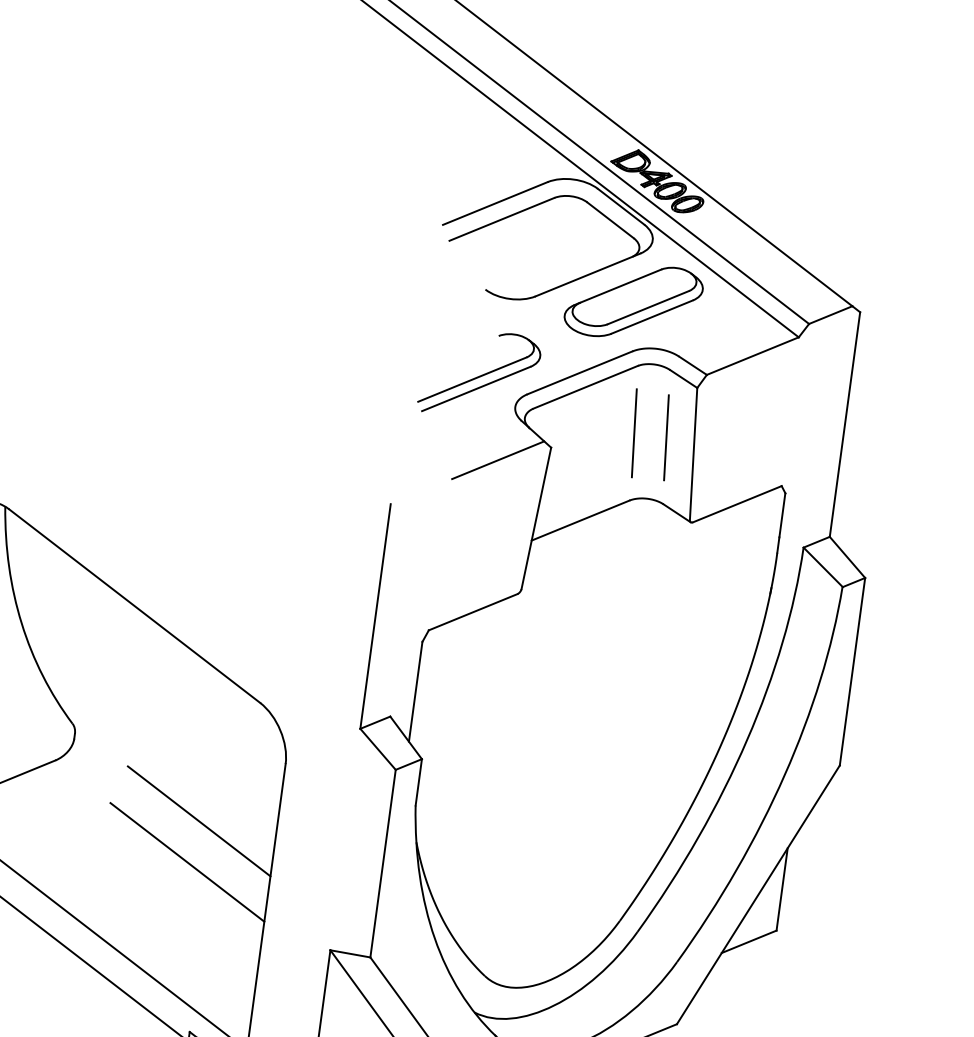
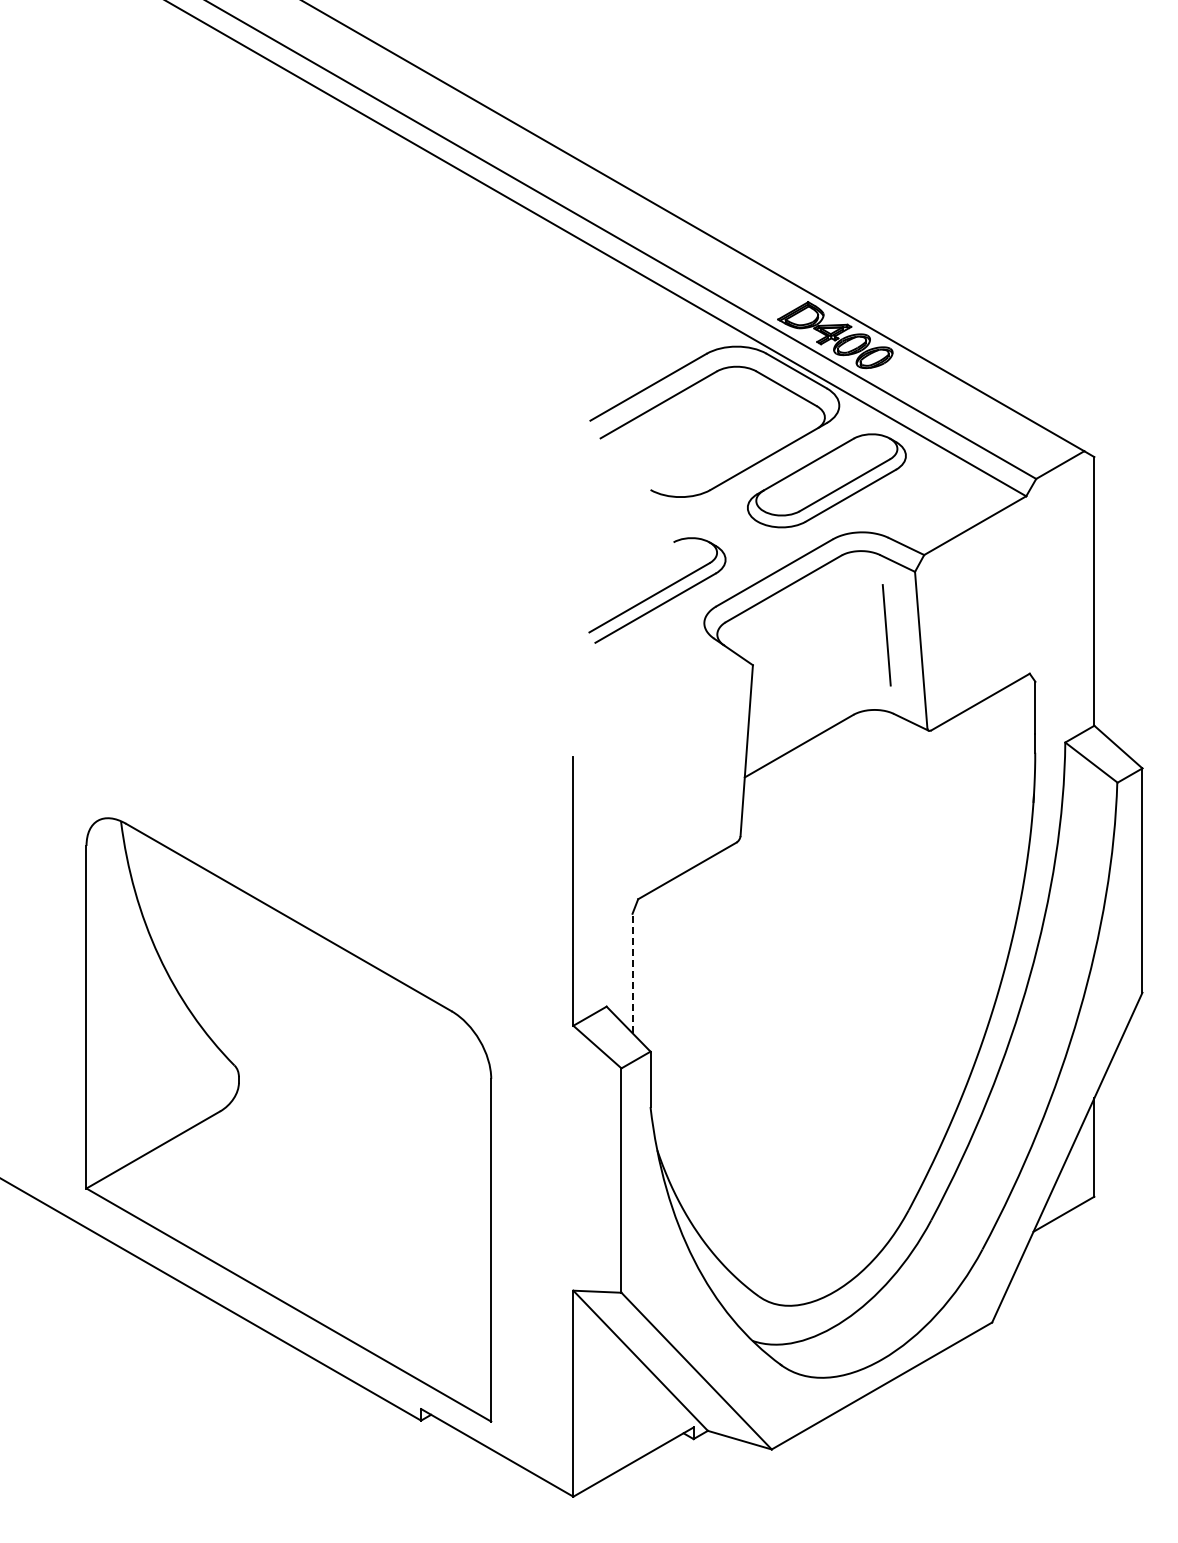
line: (634, 433) -> (848, 635), removed
line: (498, 459) -> (692, 687), removed
line: (415, 691) -> (632, 973), solid -> dashed
line: (199, 820) -> (398, 1159), removed
line: (187, 861) -> (391, 1209), removed

